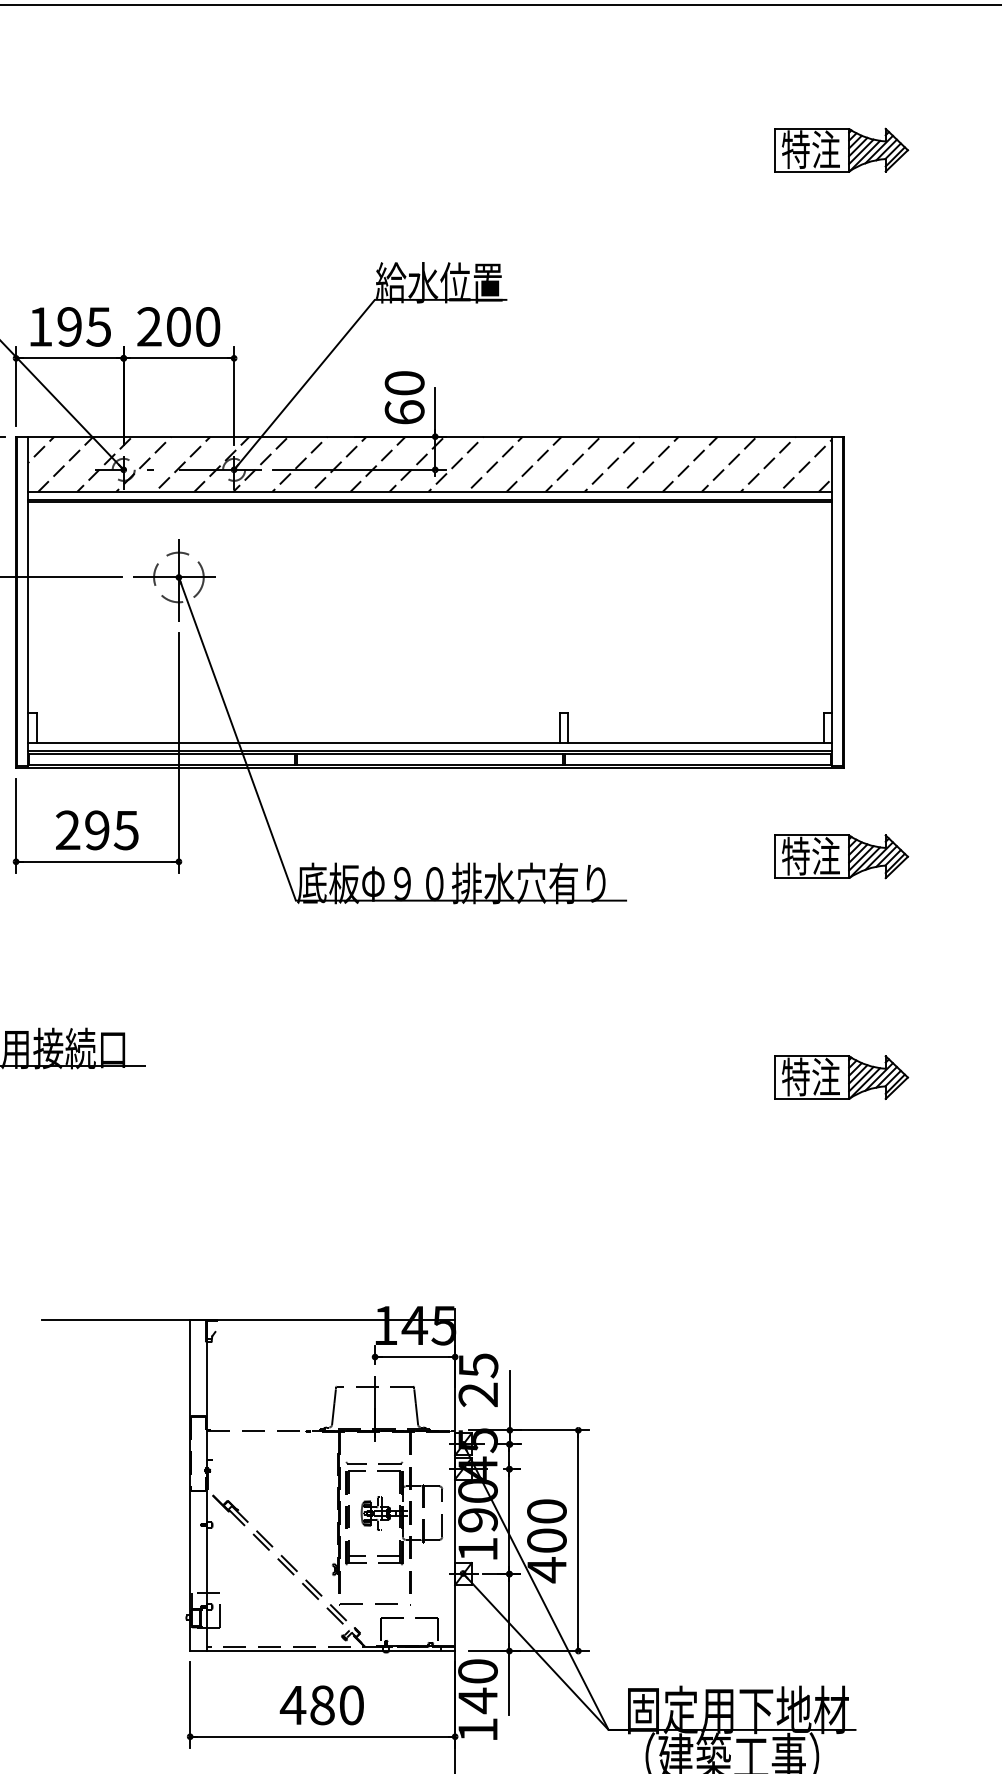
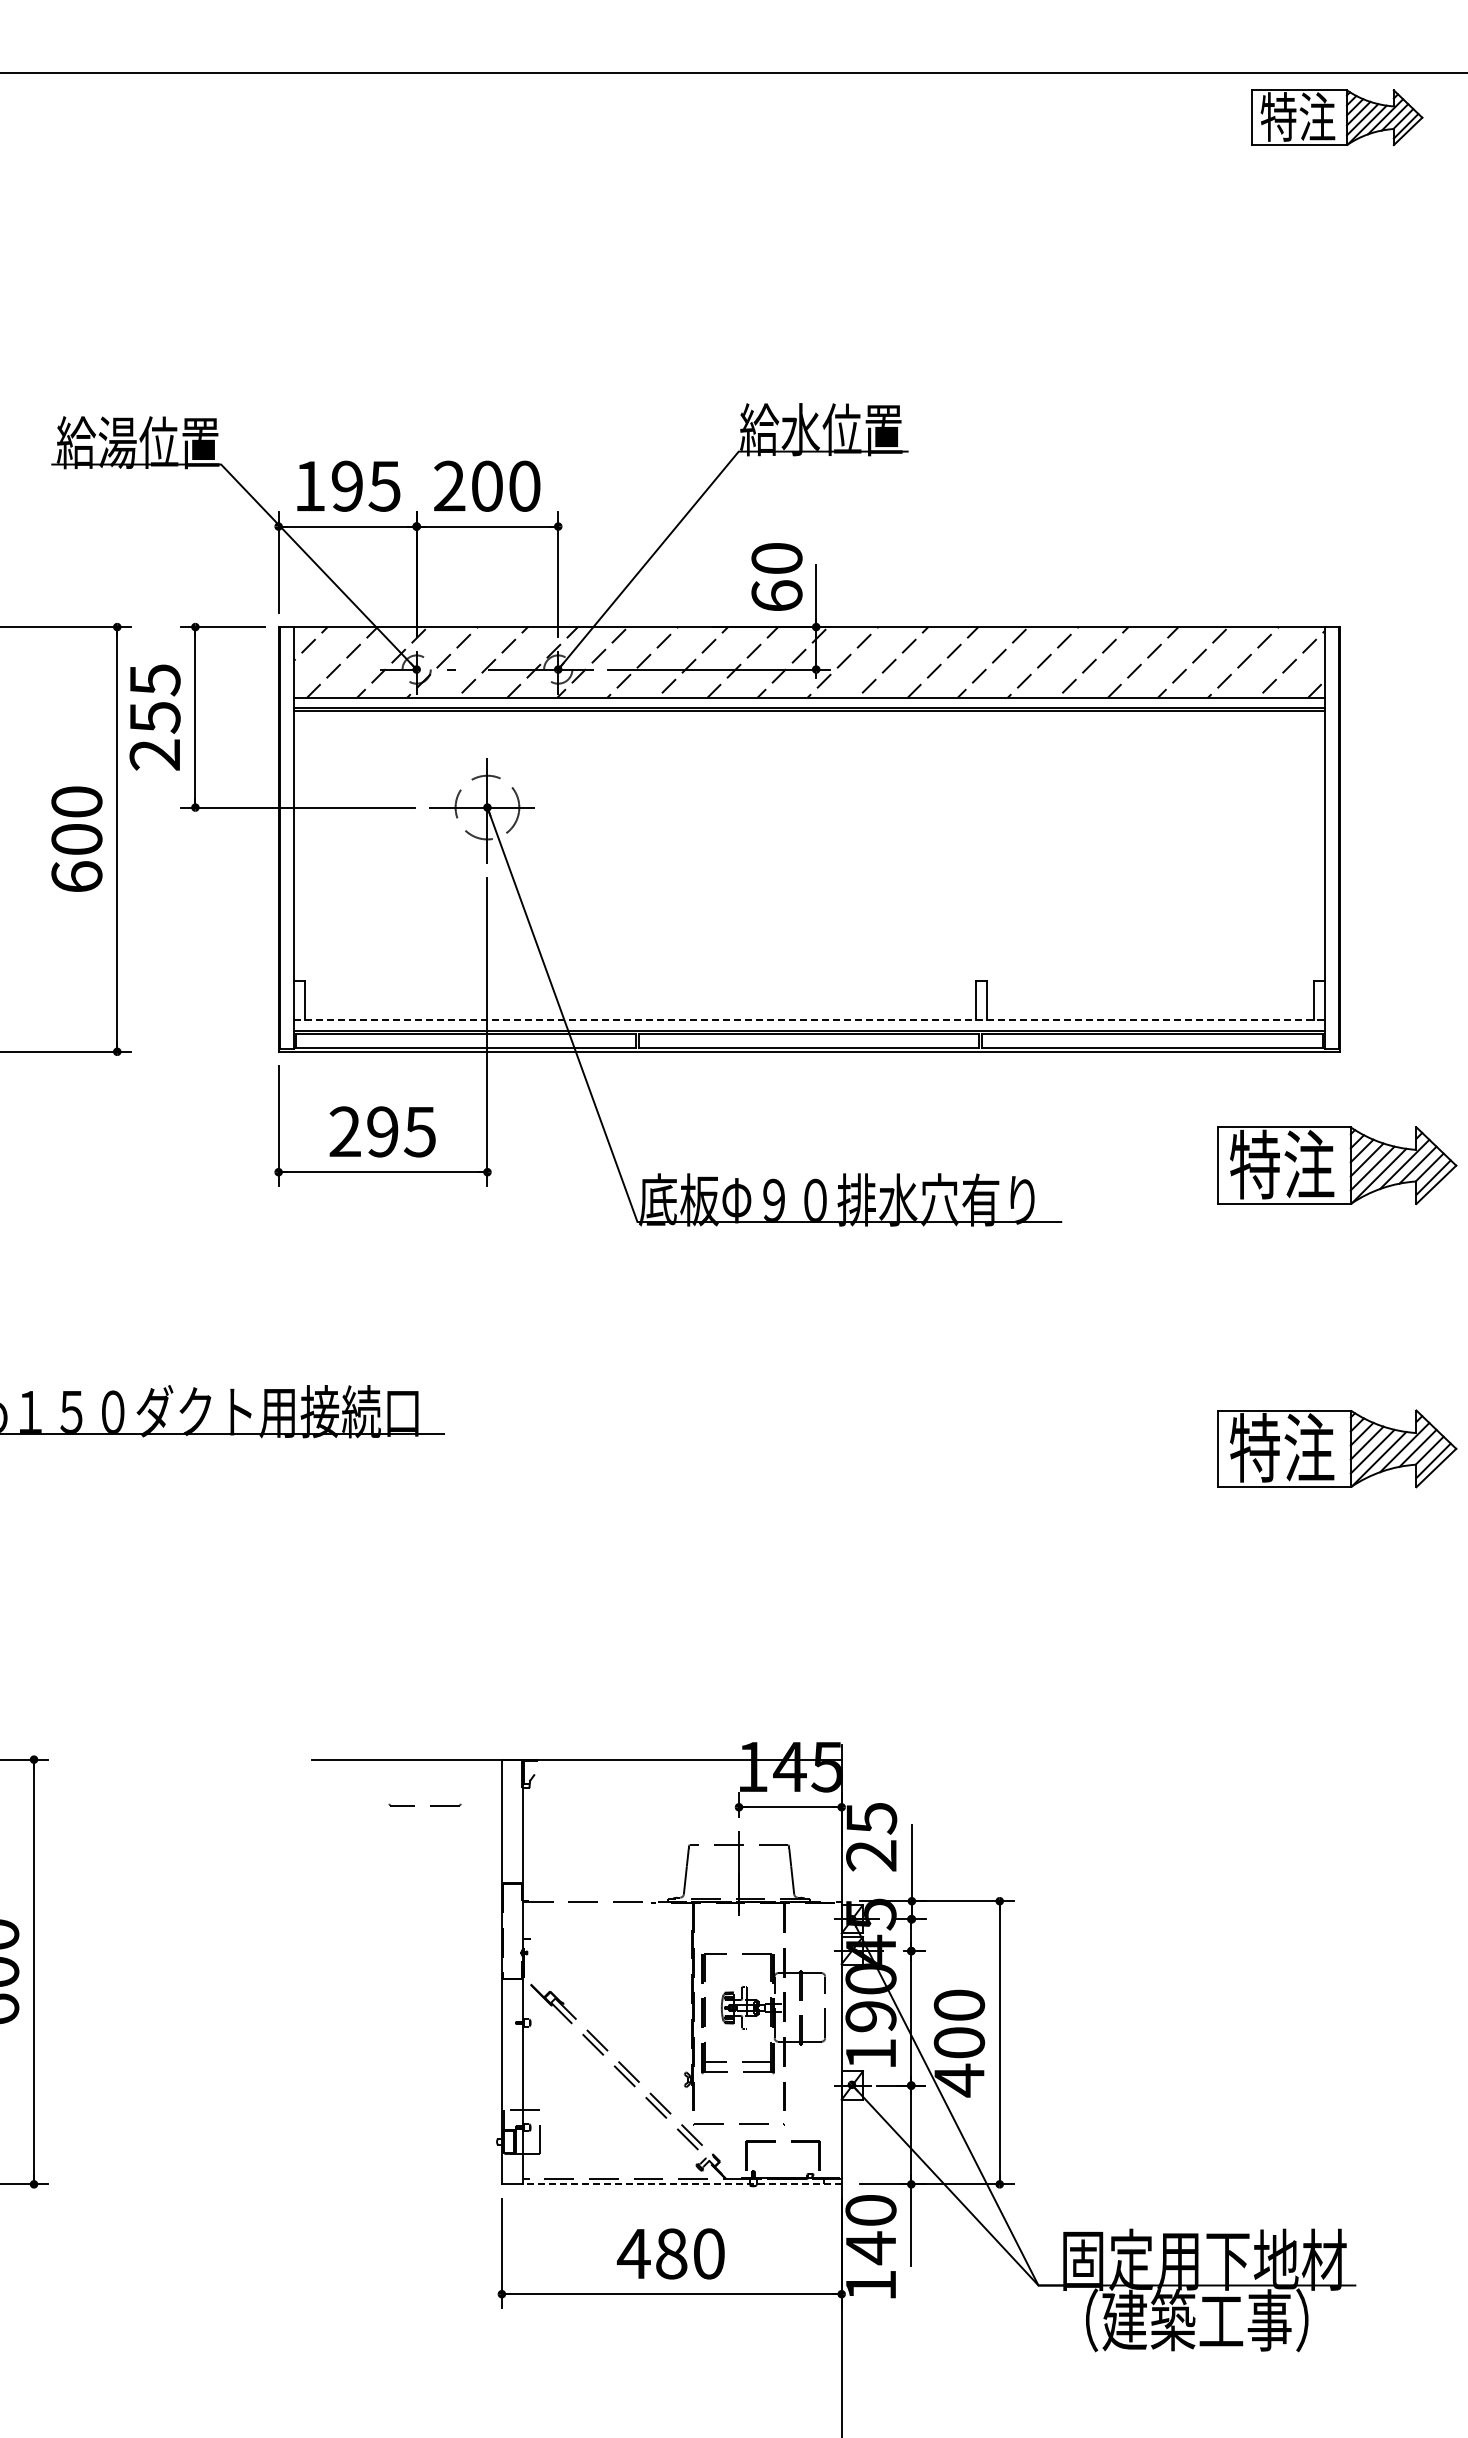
part: (841, 150) -> (1337, 117), moved
line: (430, 742) -> (810, 1019), solid -> dashed
part: (841, 856) -> (1337, 1165), size x1.4
part: (841, 1077) -> (1337, 1448), size x1.4
part: (378, 1463) -> (430, 1805), moved
line: (331, 1651) -> (682, 2184), solid -> dashed

